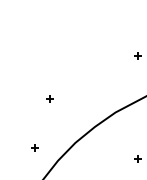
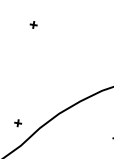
part: (49, 98) -> (33, 24), moved
part: (34, 147) -> (17, 122), moved

